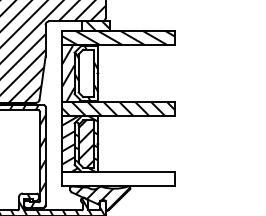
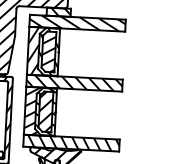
hatch: (86, 76) -> (48, 54), added
hatch: (117, 179) -> (70, 143), added

